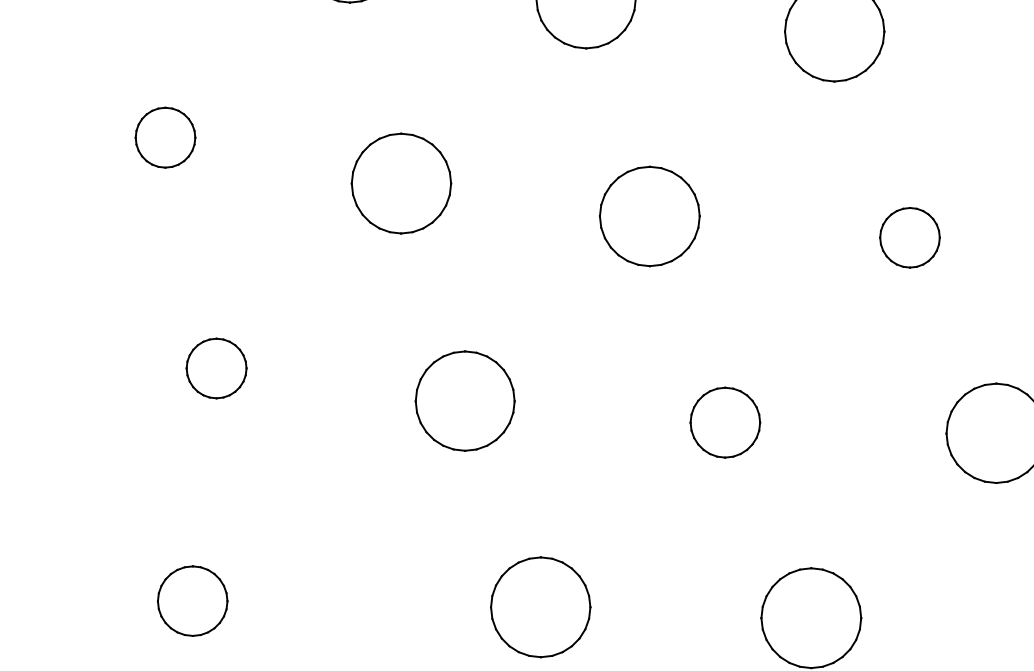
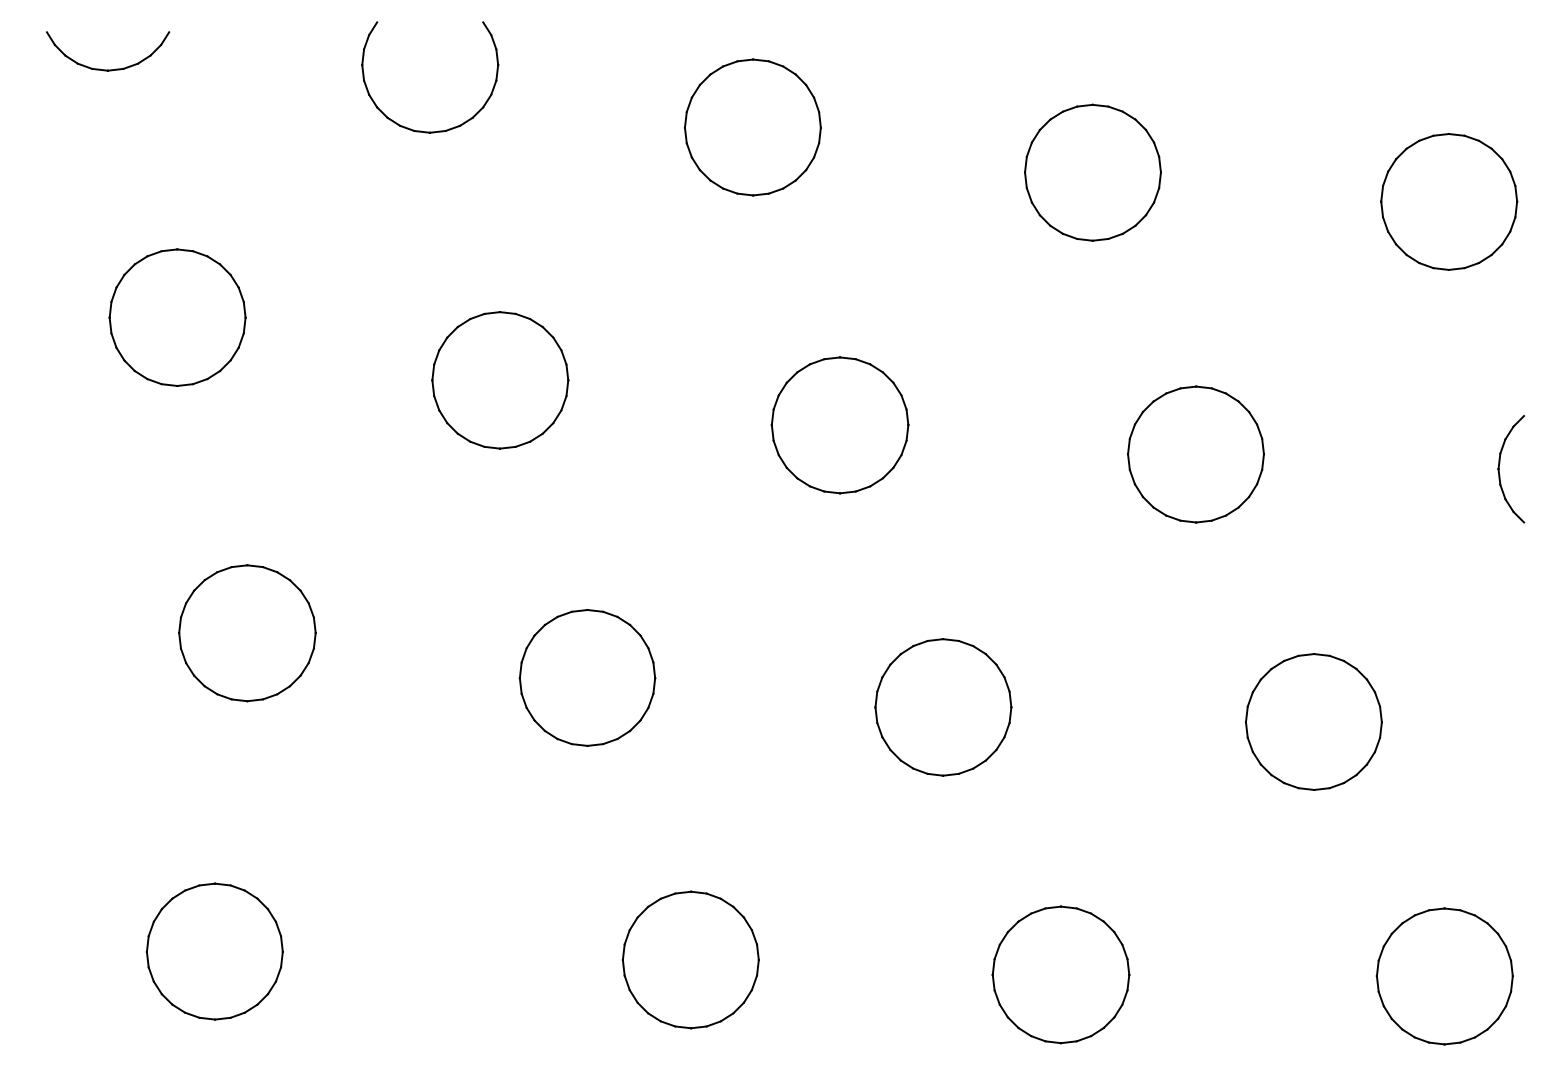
part: (165, 137) -> (177, 317), size x1.67
part: (909, 237) -> (1195, 454), size x1.67
part: (216, 368) -> (247, 633), size x1.67
part: (725, 422) -> (943, 707), size x1.43
part: (192, 601) -> (214, 951), size x1.43

